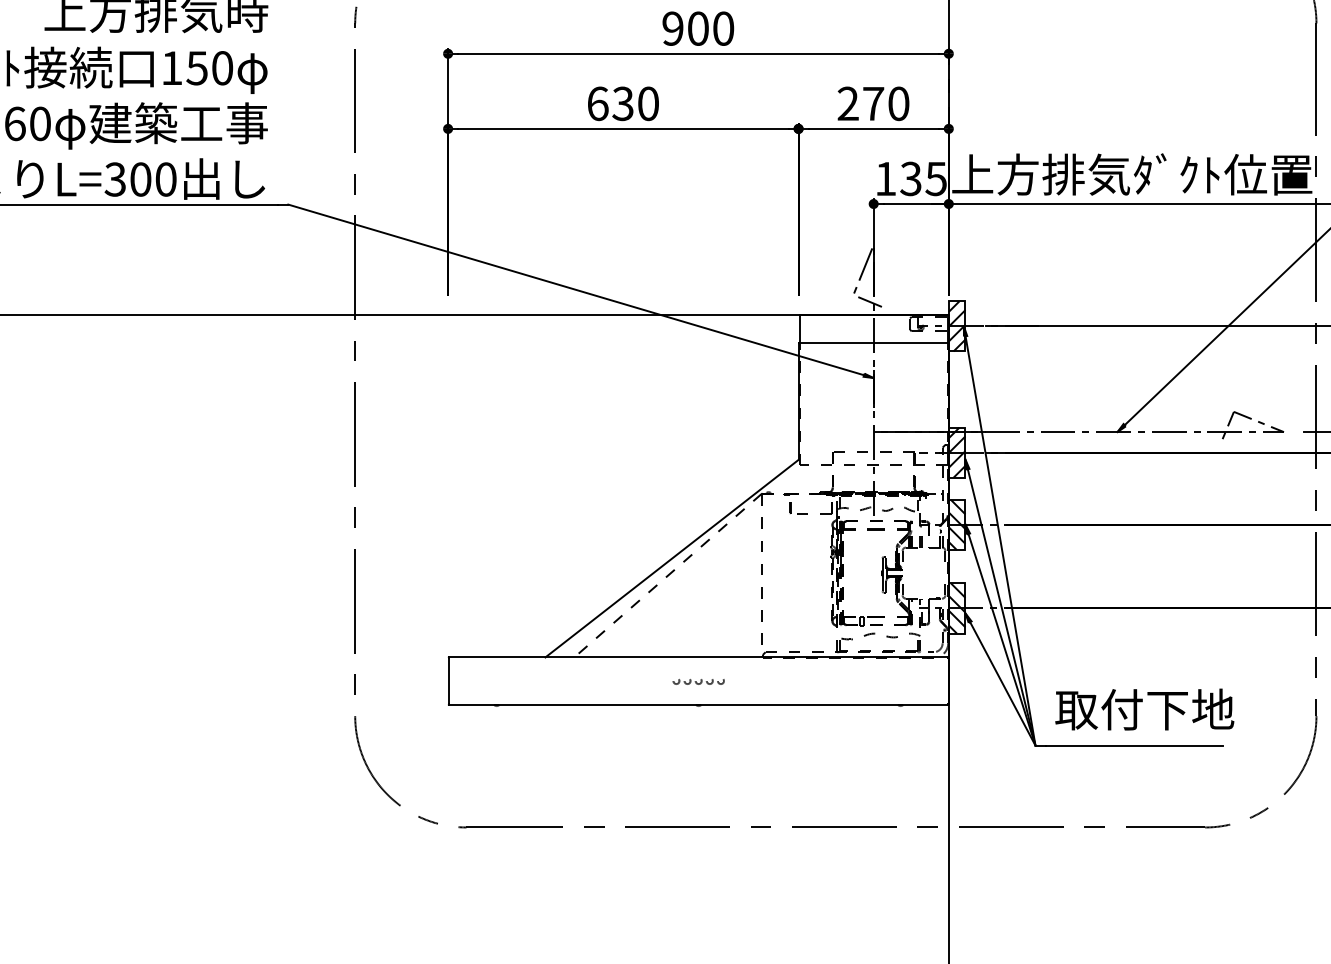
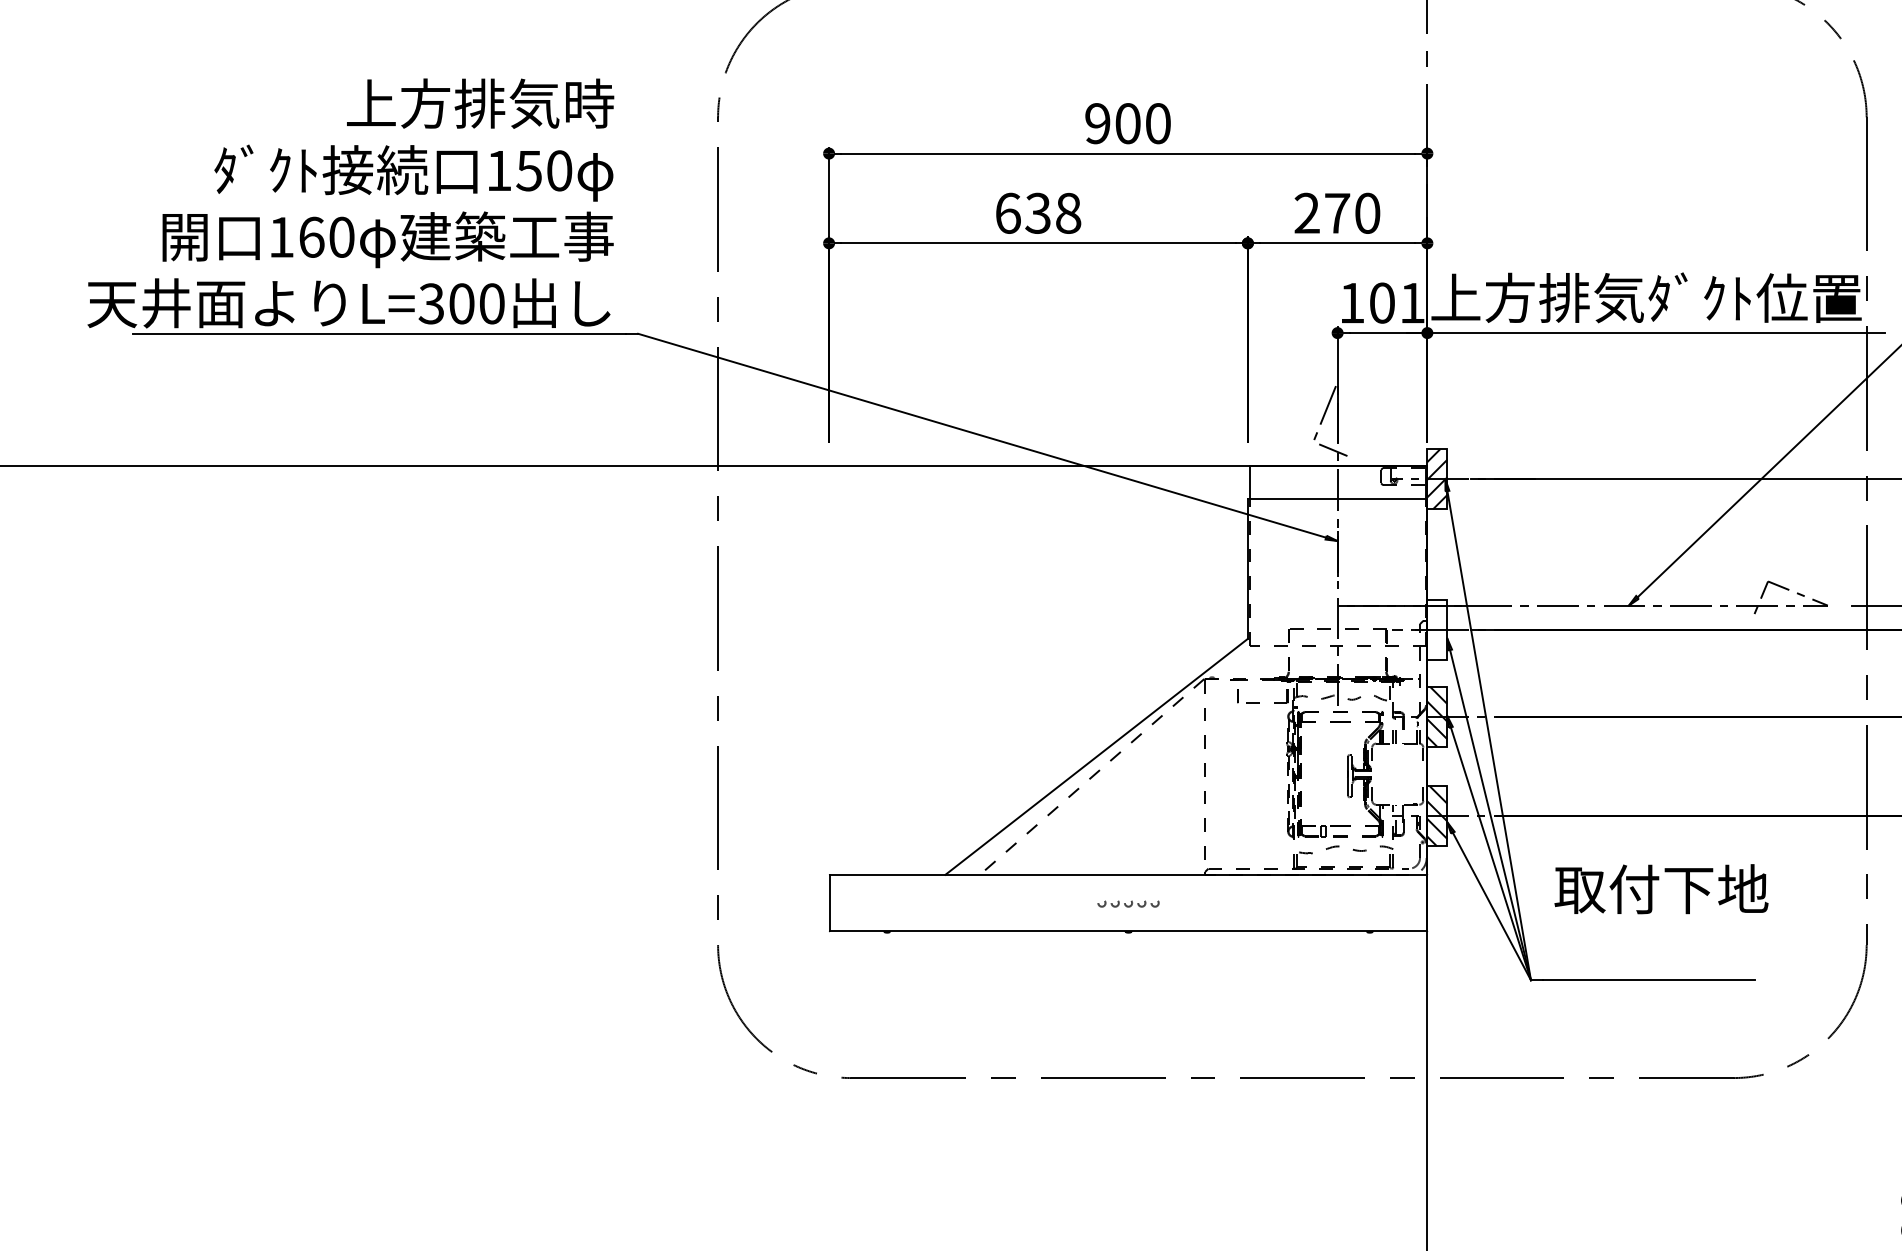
text: (648, 103) -> (1068, 212), 630 -> 638
text: (922, 178) -> (1396, 302), 135 -> 101
hatch: (957, 452) -> (1437, 630), removed
text: (1144, 709) -> (1661, 889), moved

